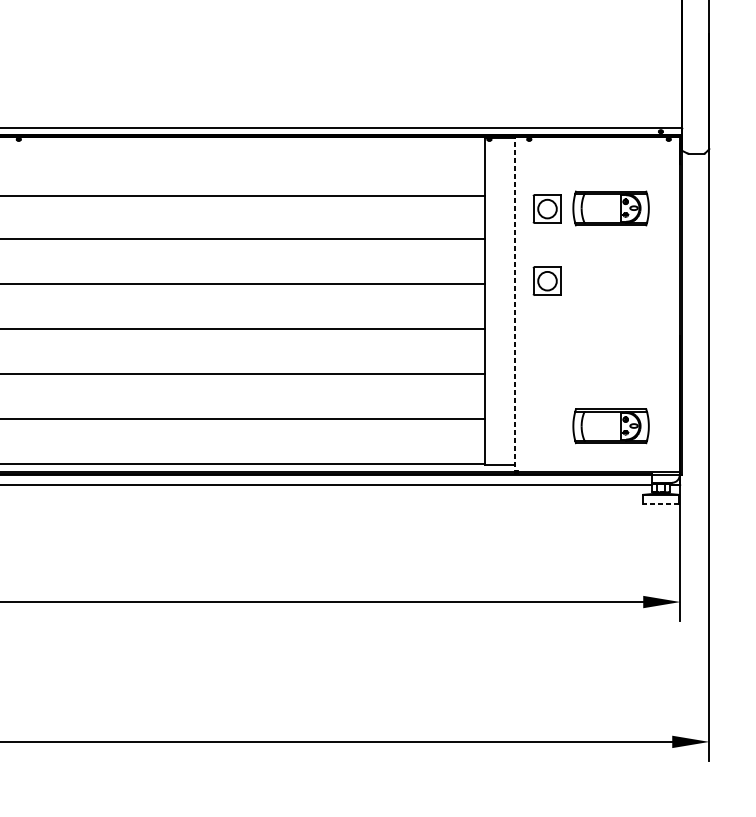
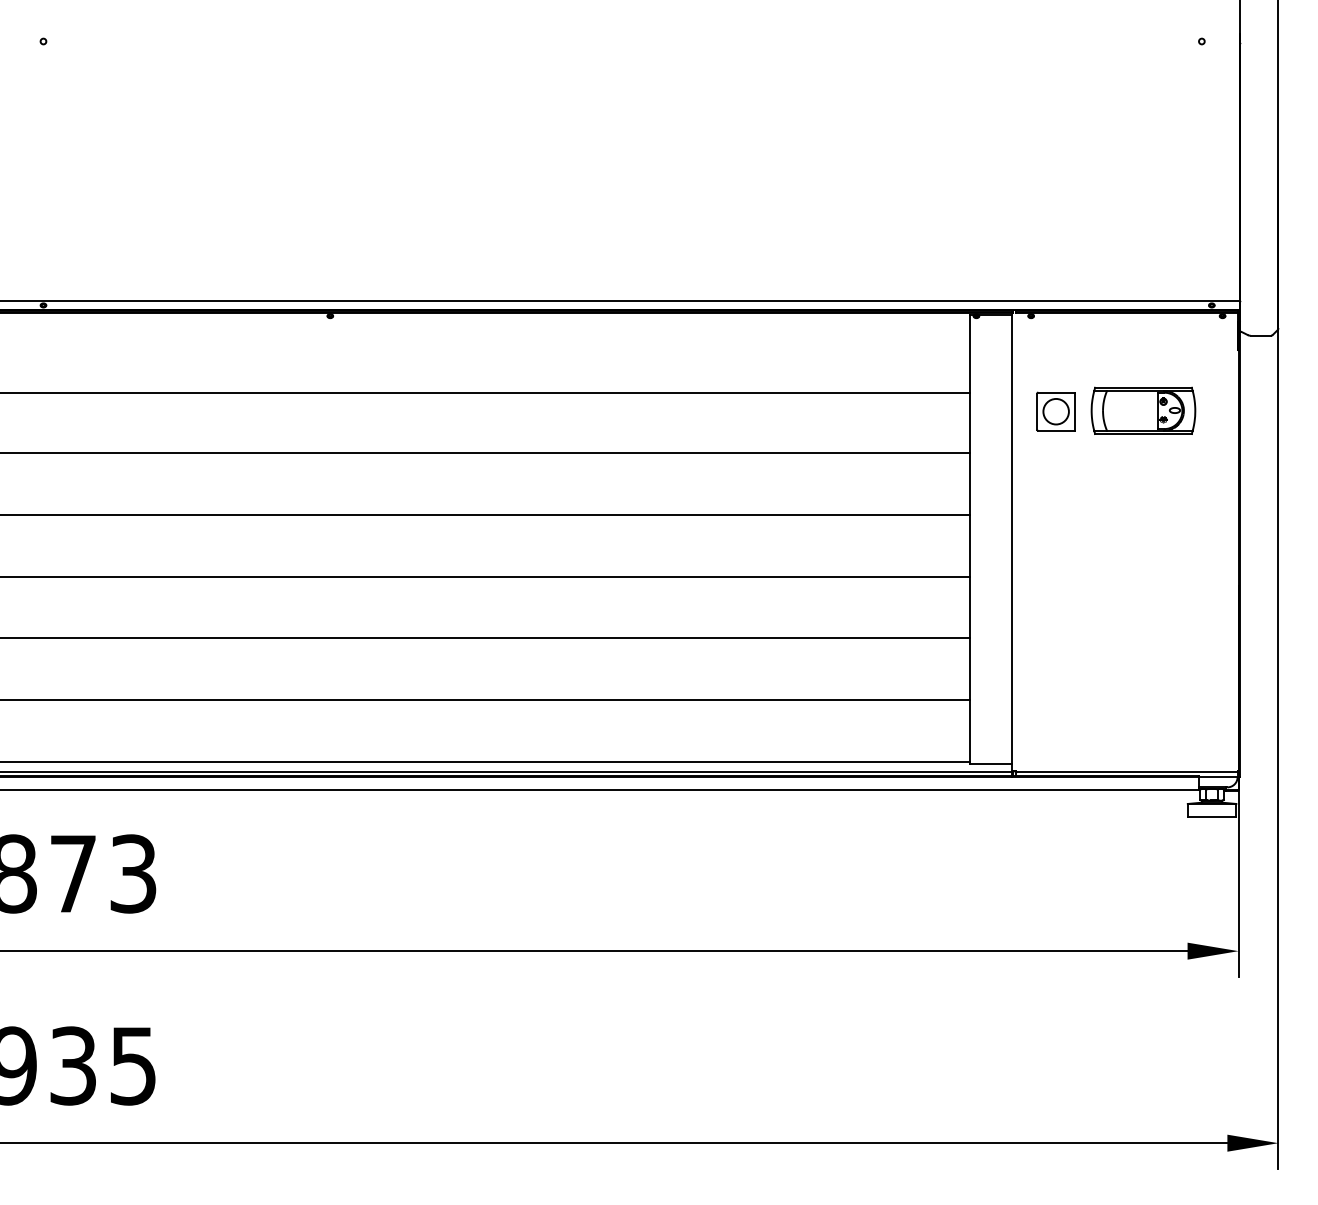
part: (547, 281) -> (1055, 510), removed
line: (514, 305) -> (1011, 543), dashed -> solid
part: (611, 426) -> (1143, 709), removed
line: (660, 503) -> (1211, 816), dashed -> solid

